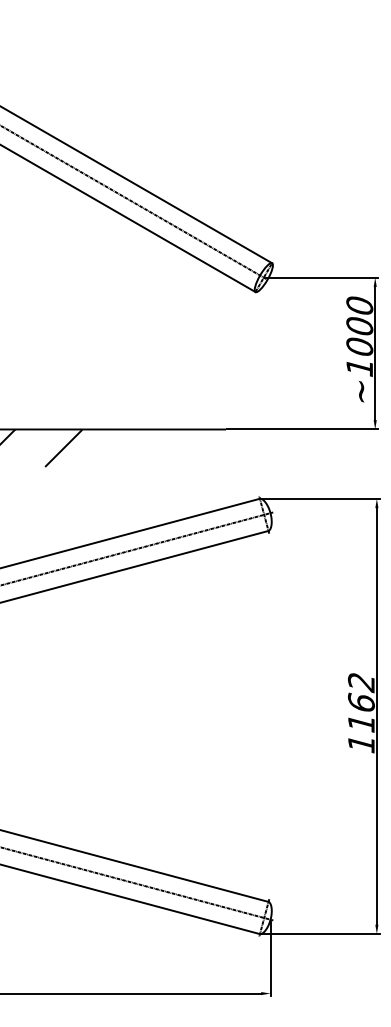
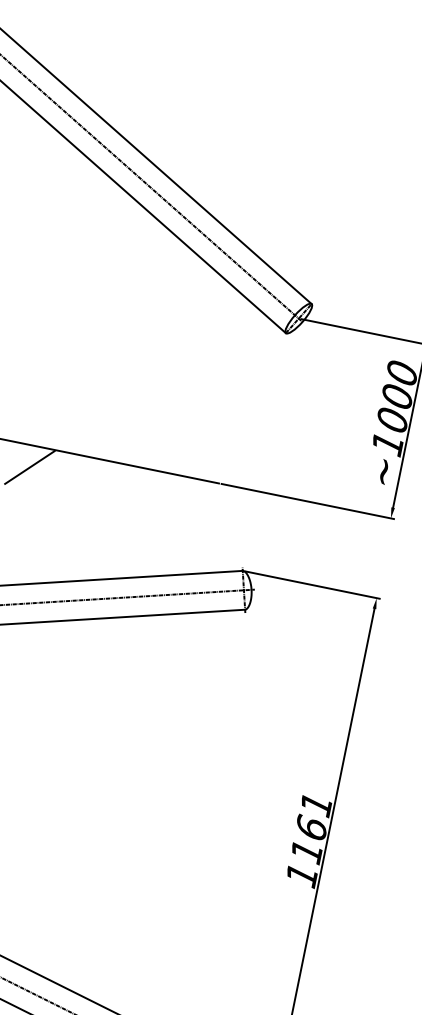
text: (360, 683) -> (314, 805), 1162 -> 1161

